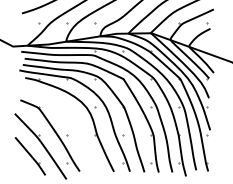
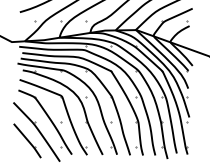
part: (73, 124) -> (66, 112), added

